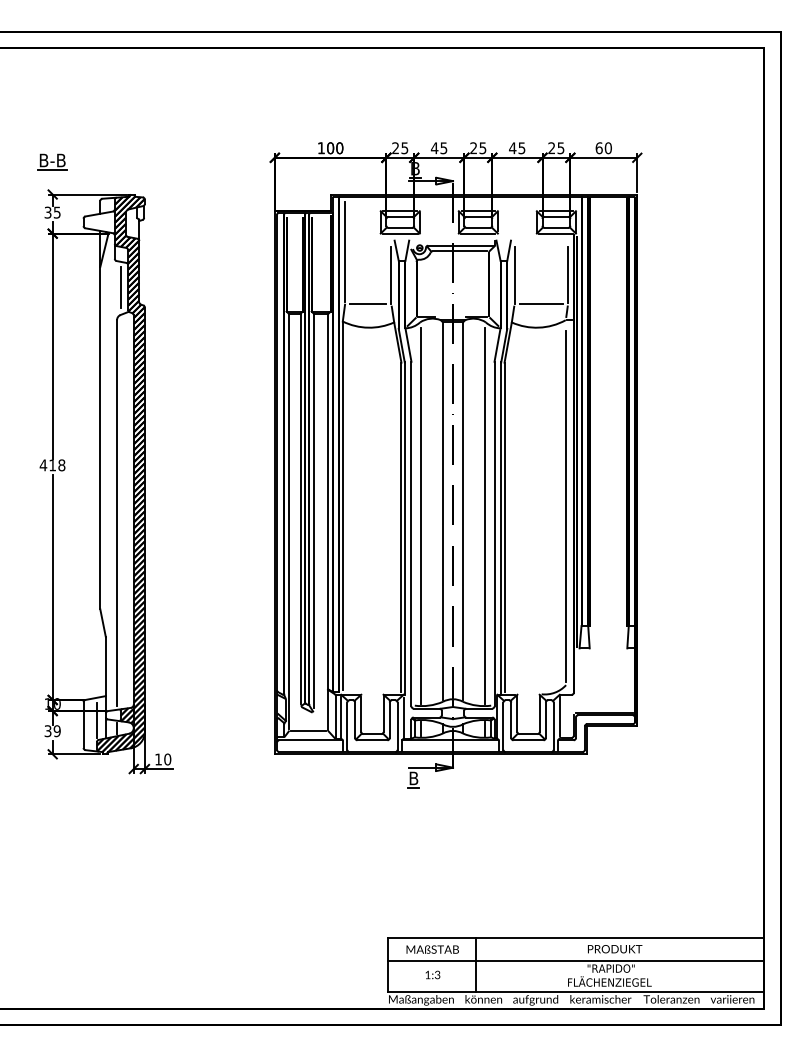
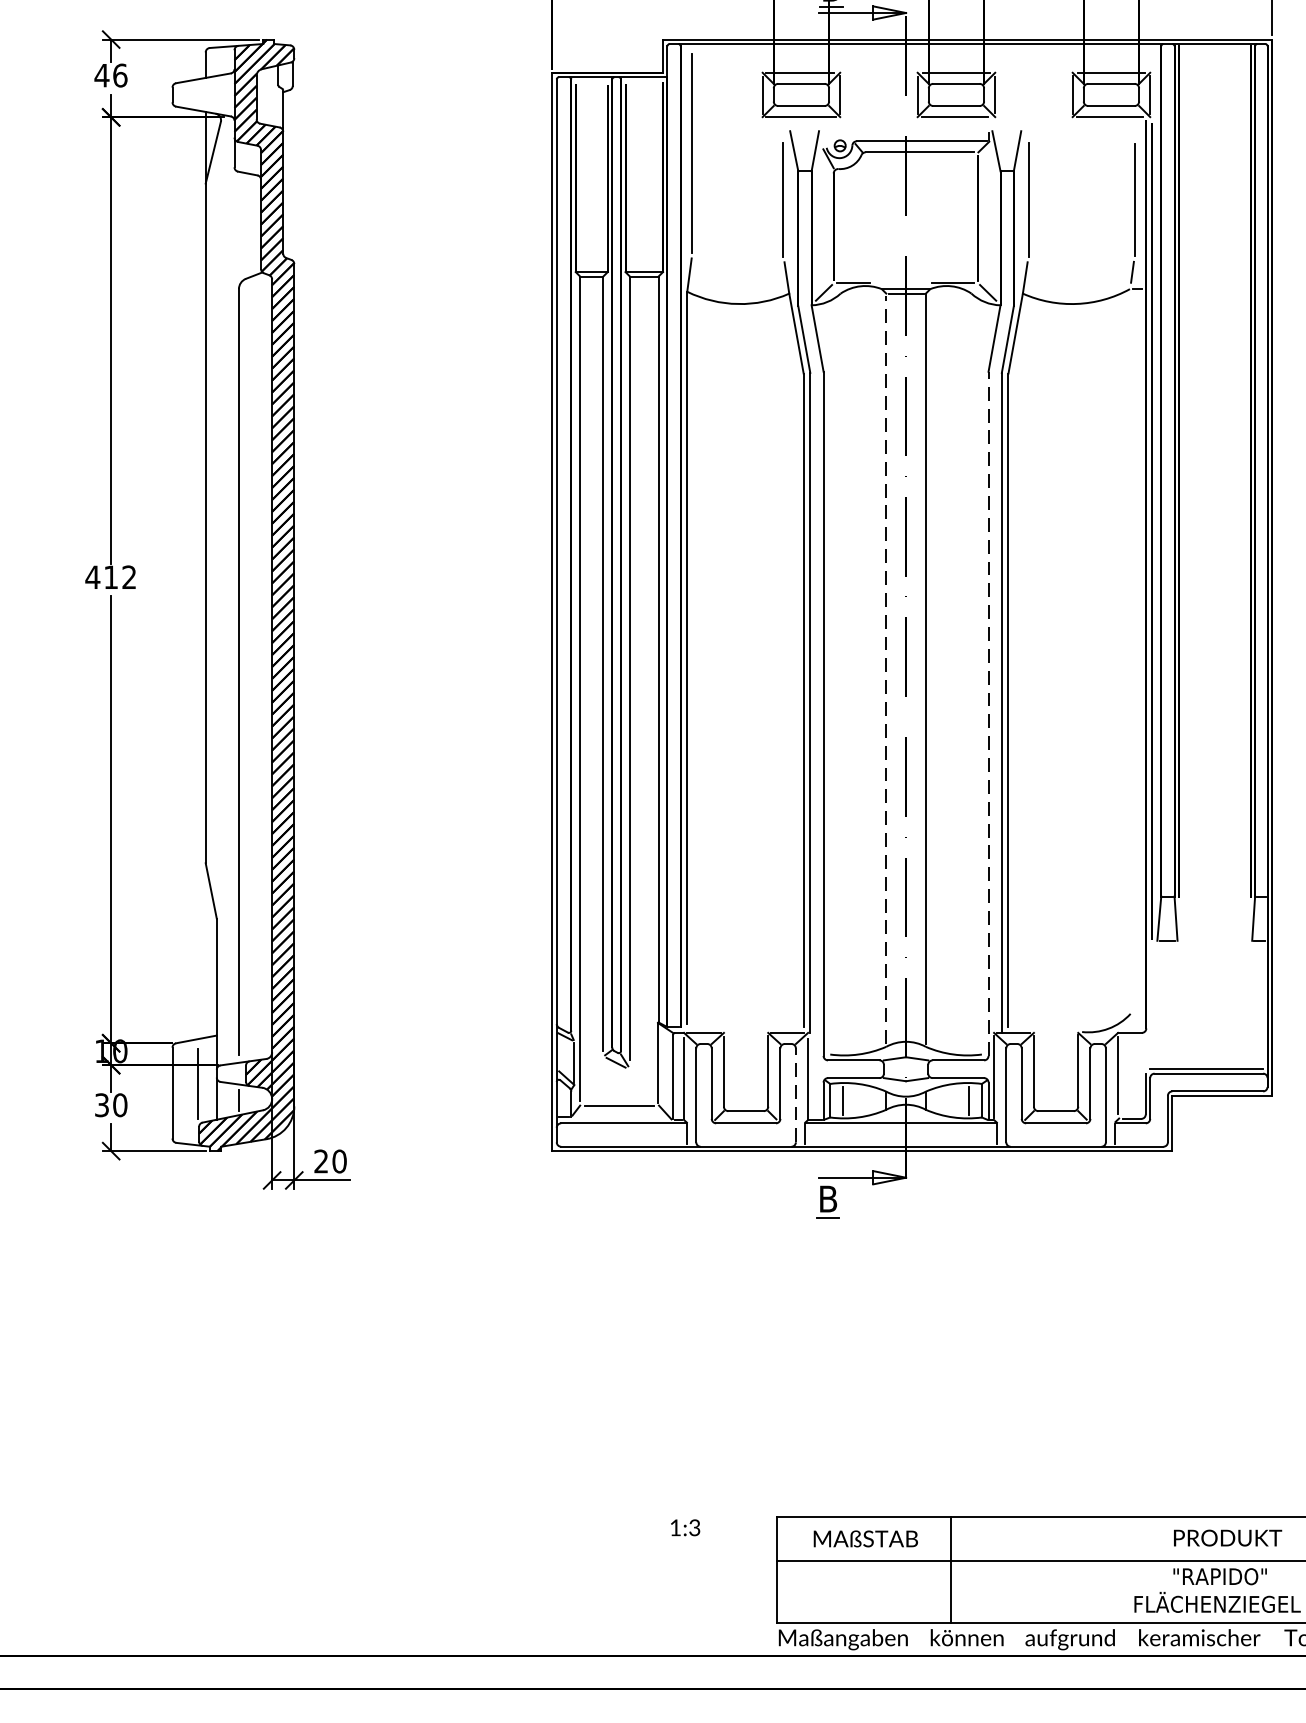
text: (52, 212) -> (110, 75), 35 -> 46
line: (120, 287) -> (245, 224), removed
line: (368, 304) -> (738, 257), removed
line: (541, 304) -> (1081, 257), removed
text: (61, 465) -> (128, 577), 418 -> 412
line: (566, 506) -> (1131, 659), removed
line: (443, 511) -> (887, 669), solid -> dashed
line: (421, 515) -> (843, 676), removed
line: (484, 515) -> (968, 676), removed
line: (494, 533) -> (988, 712), solid -> dashed
line: (397, 726) -> (795, 1095), solid -> dashed
text: (56, 731) -> (118, 1105), 39 -> 30
text: (158, 759) -> (321, 1161), 10 -> 20
text: (432, 974) -> (684, 1526), moved

